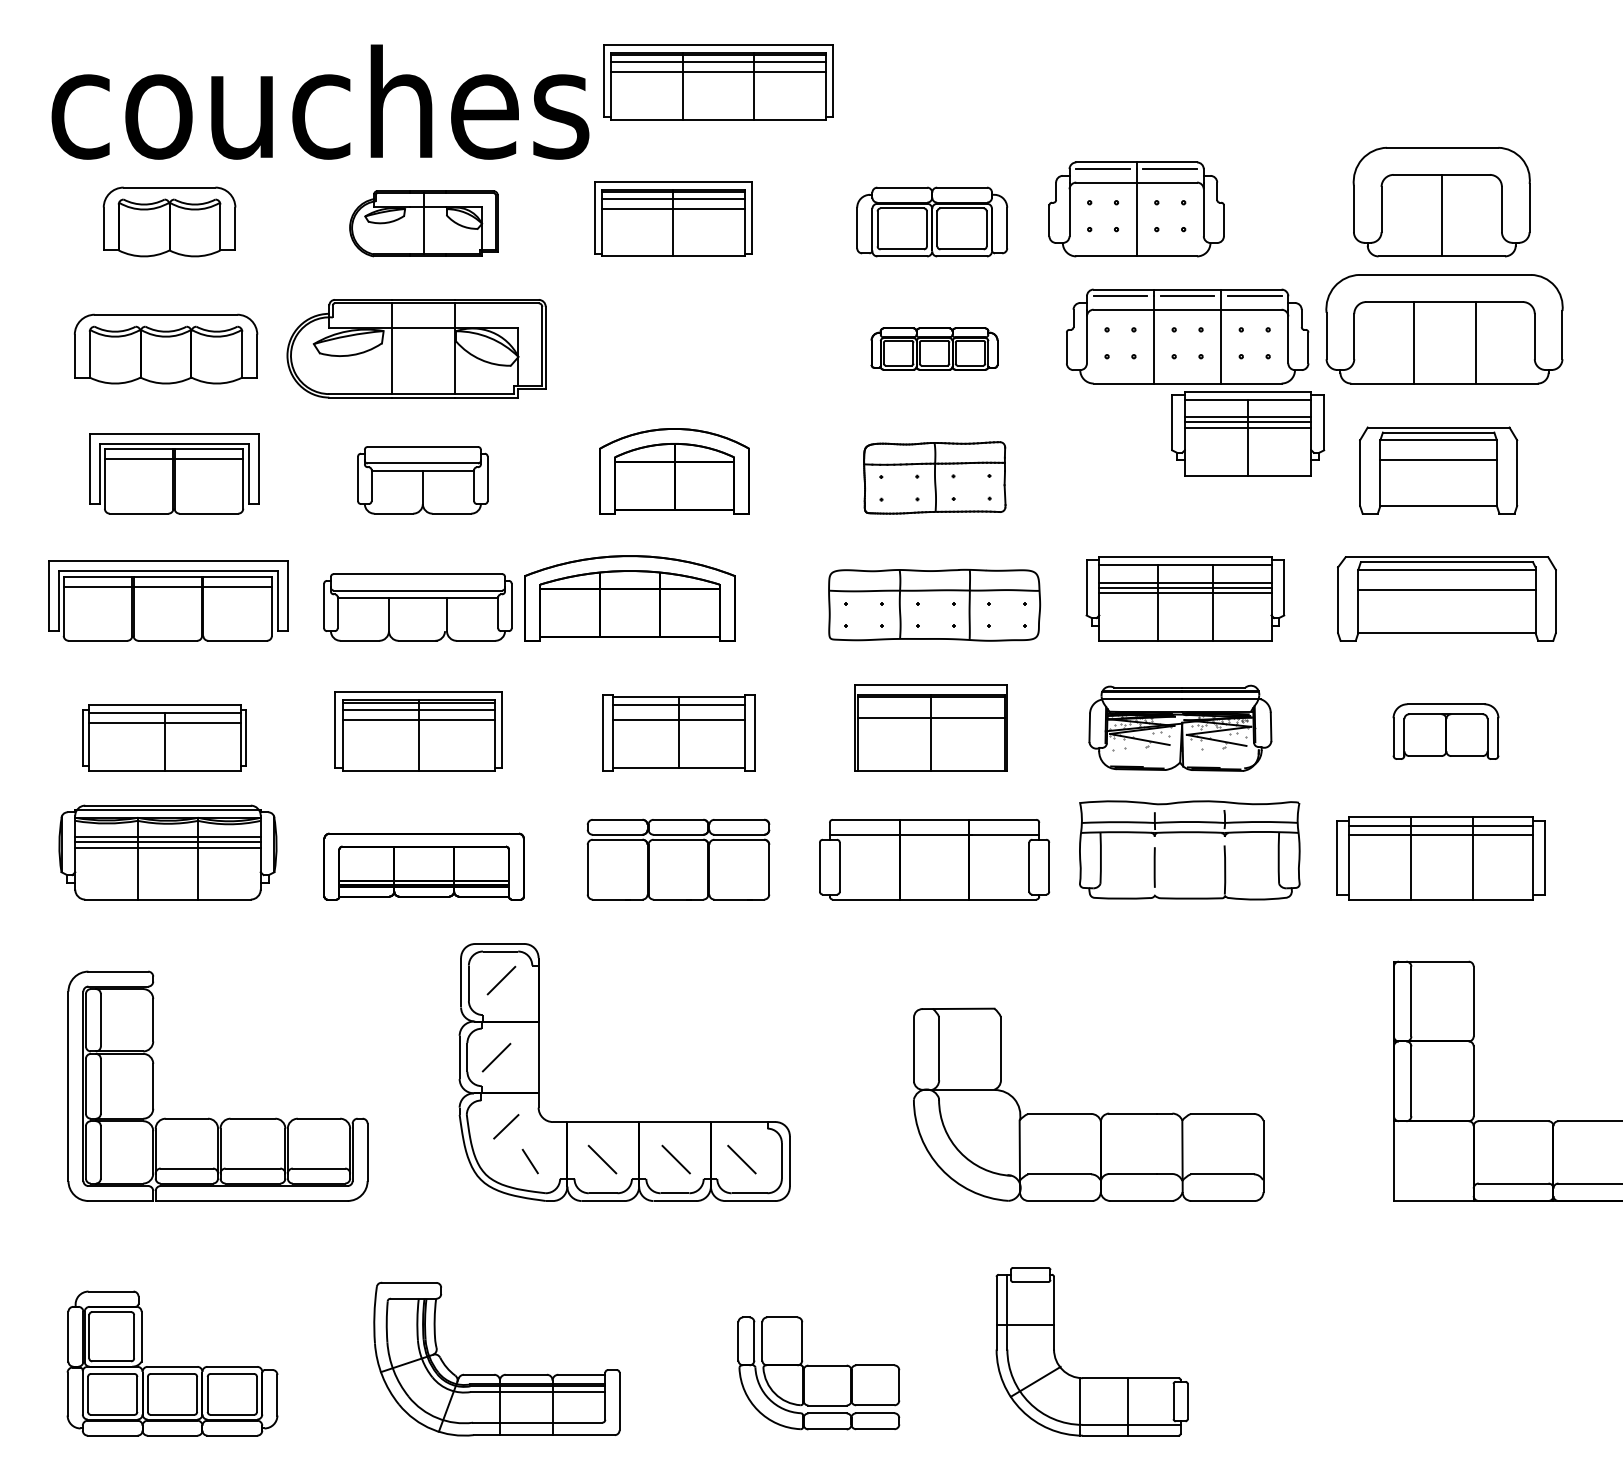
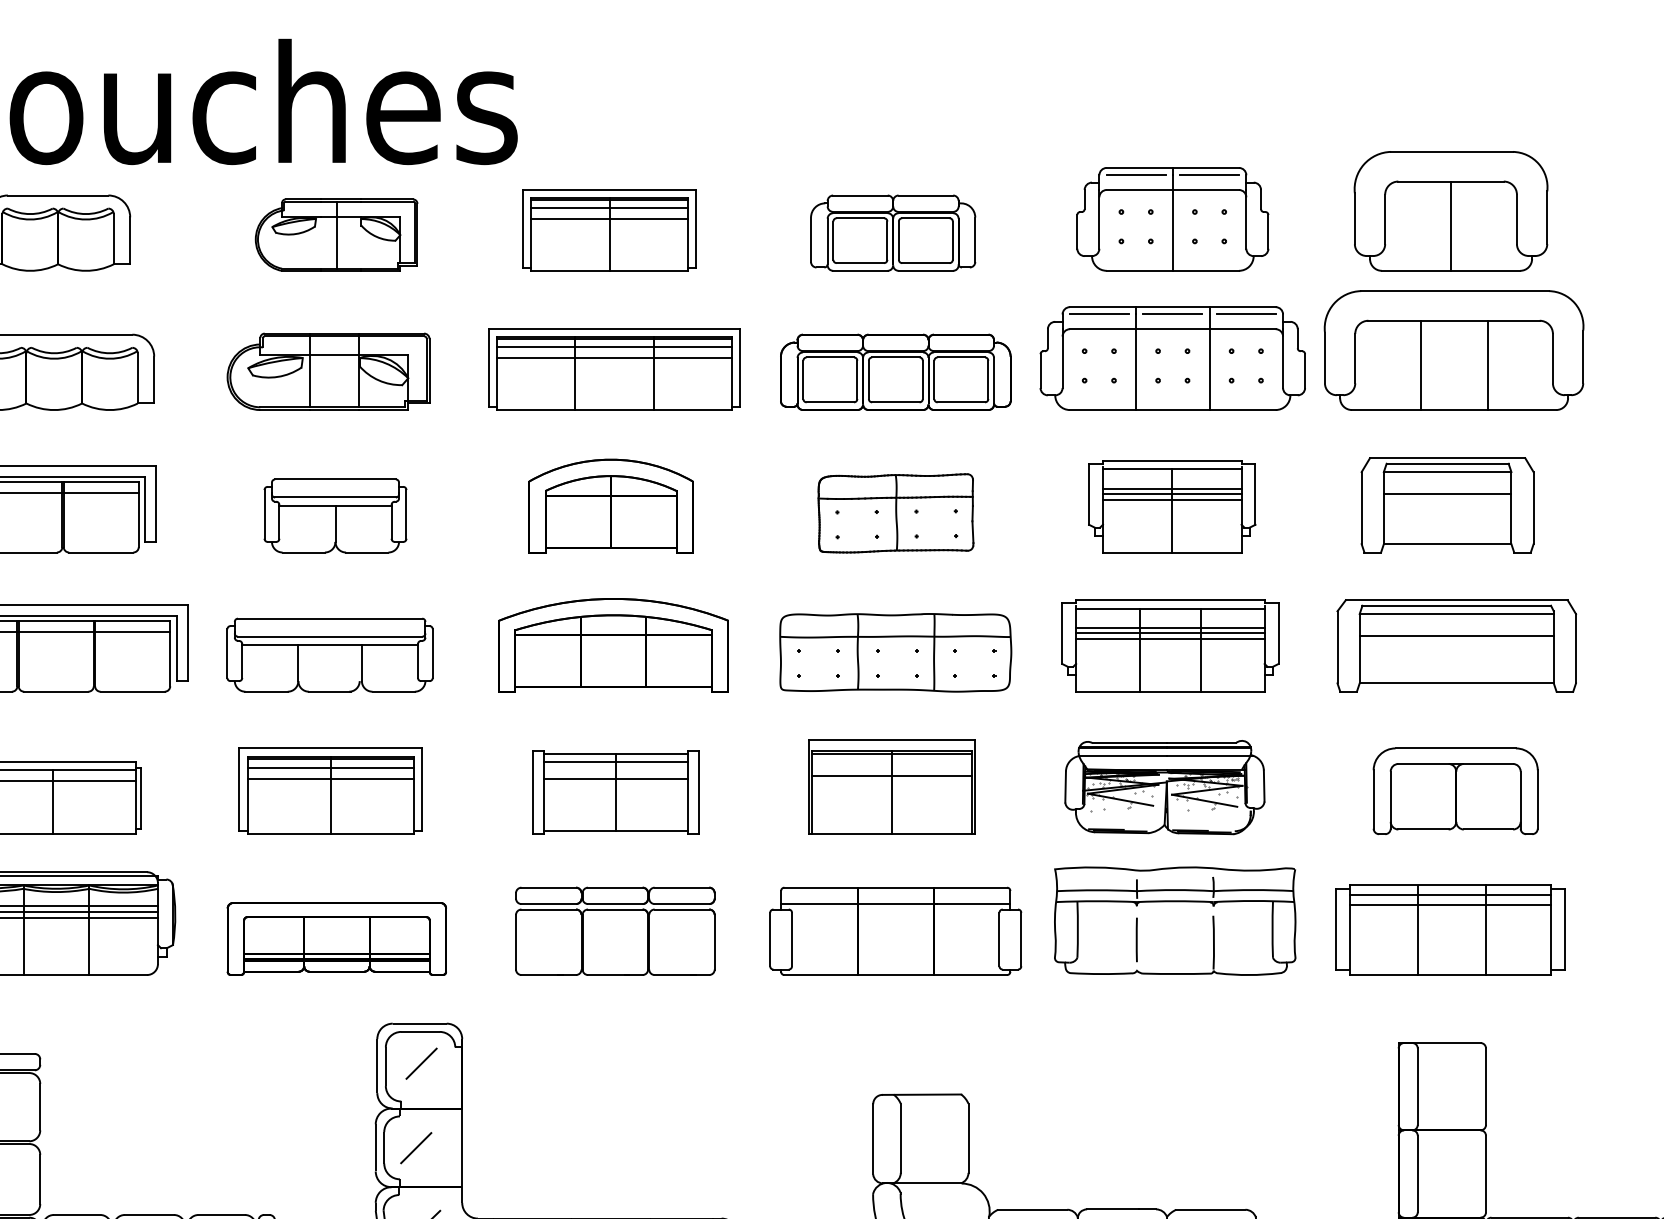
part: (718, 82) -> (614, 369), moved
part: (1136, 209) -> (1172, 219), moved
part: (416, 348) -> (328, 371), size x0.71
part: (934, 348) -> (895, 371), size x1.67
part: (1248, 433) -> (1172, 506), moved
part: (629, 598) -> (613, 645), moved
part: (1445, 731) -> (1455, 791), size x1.43

